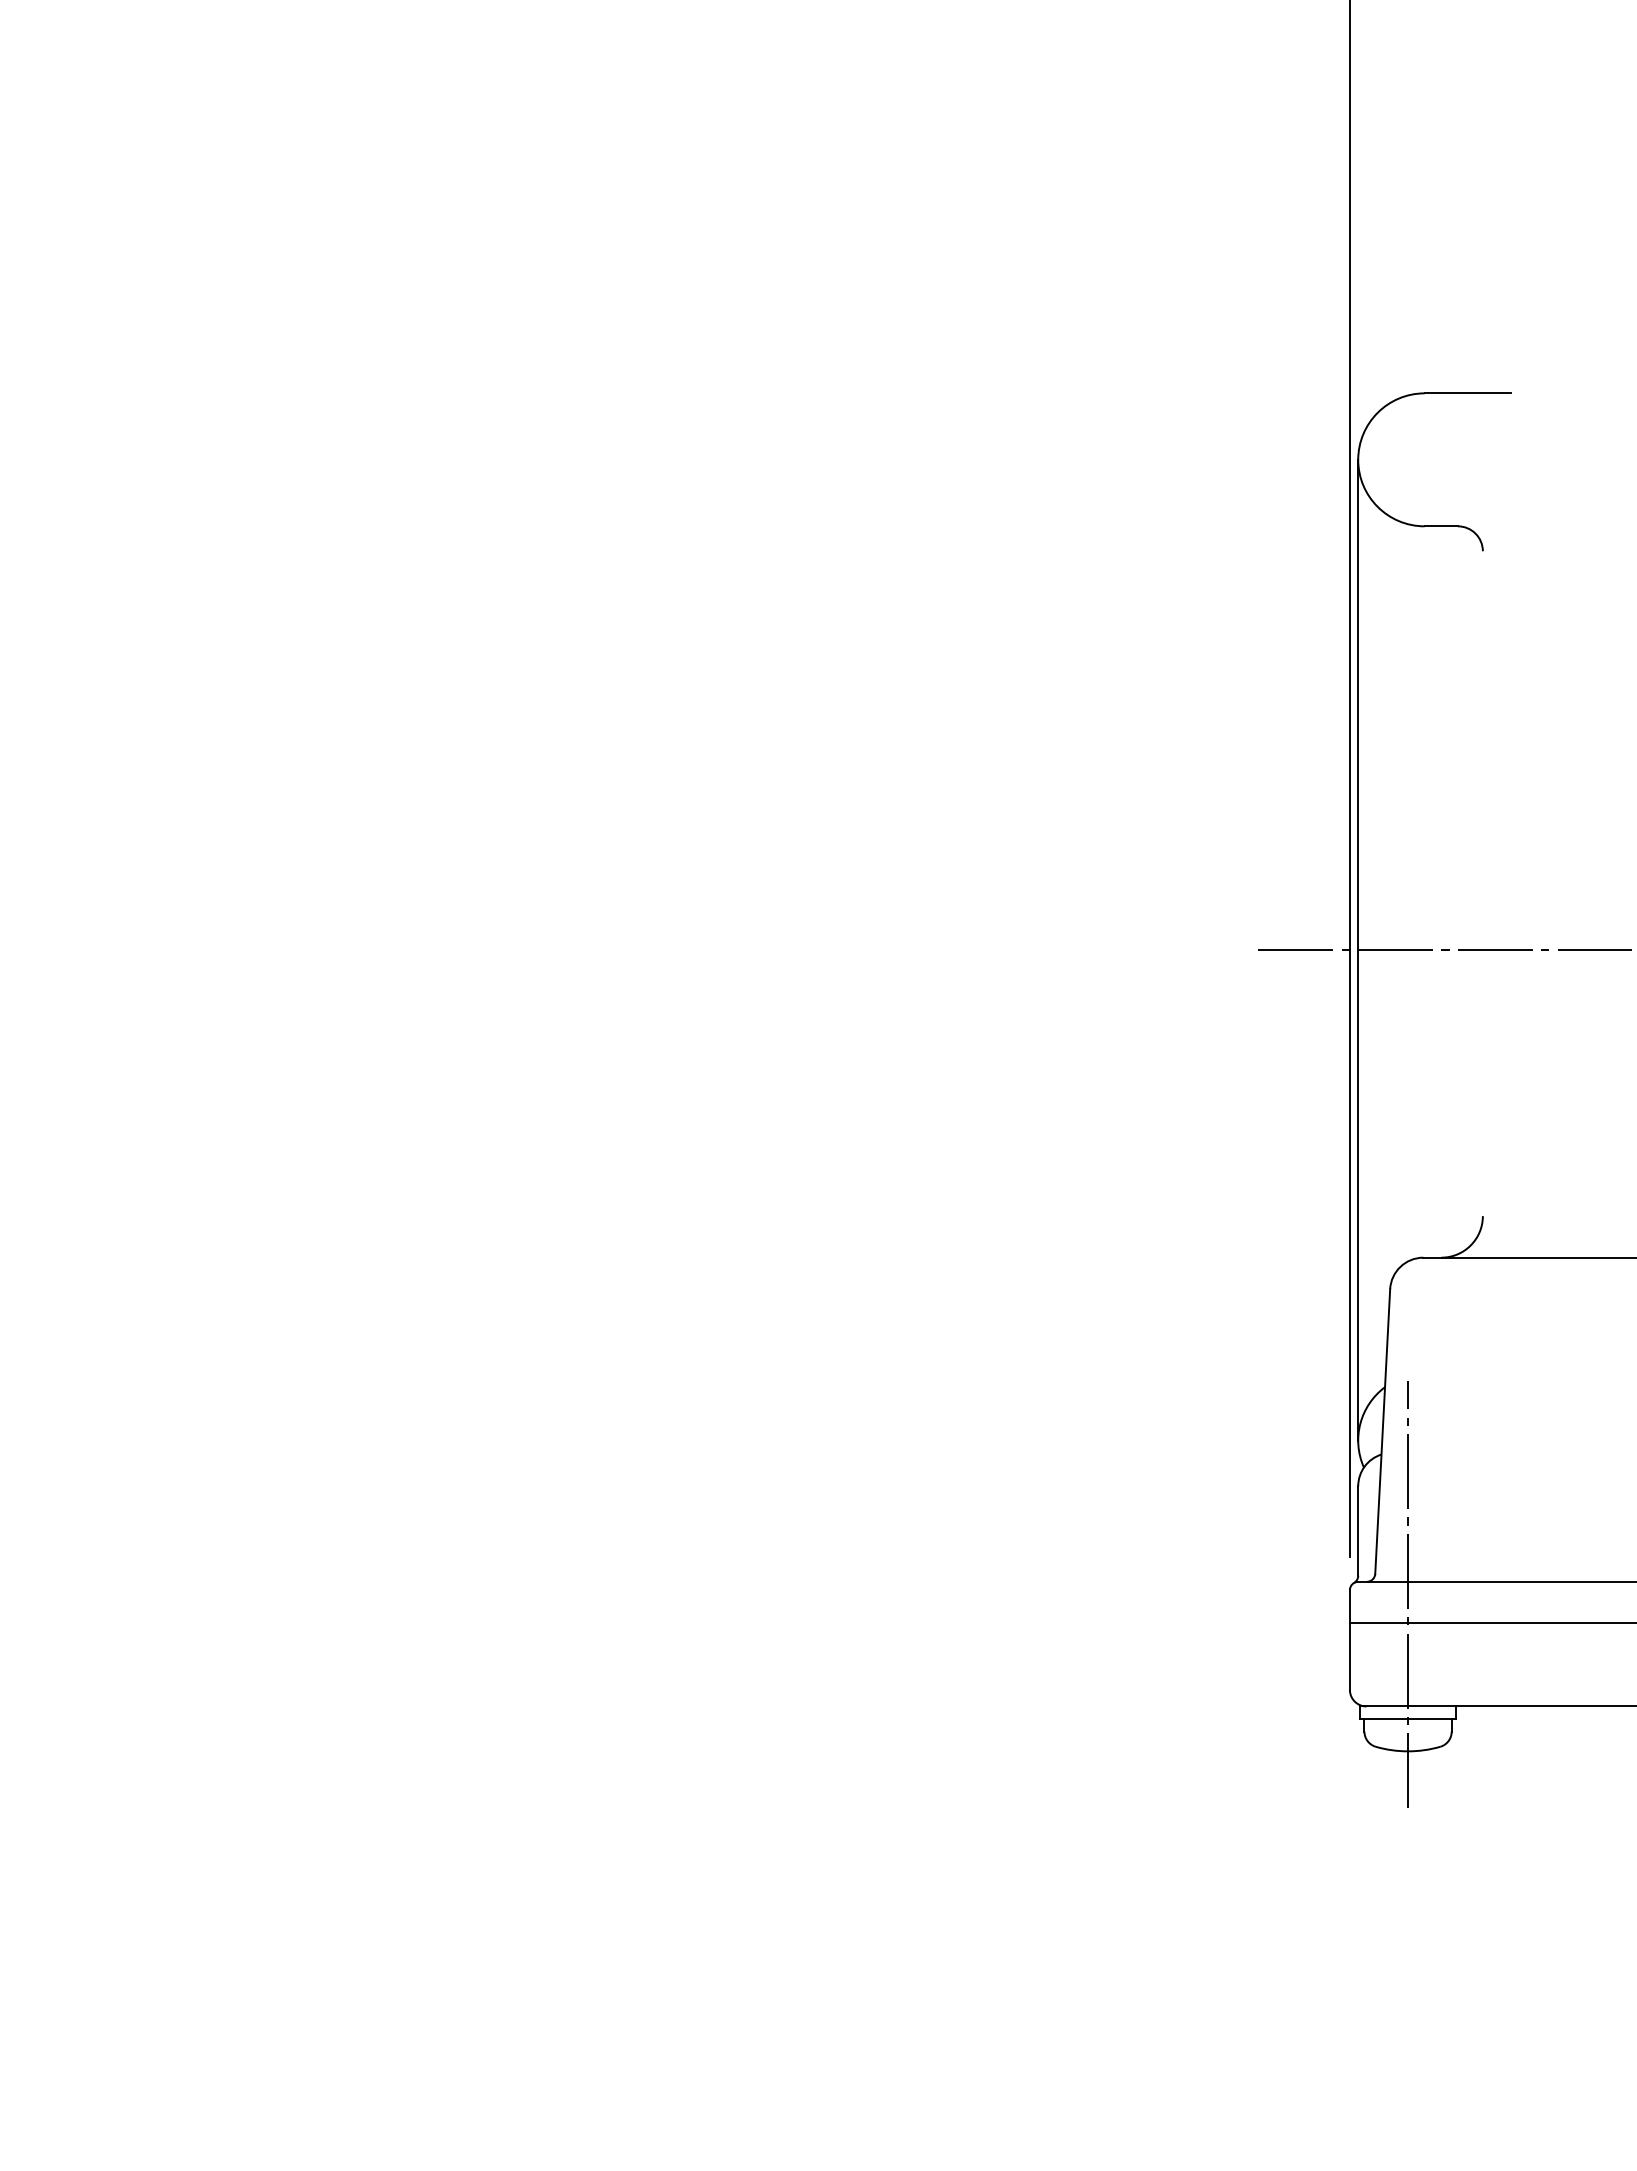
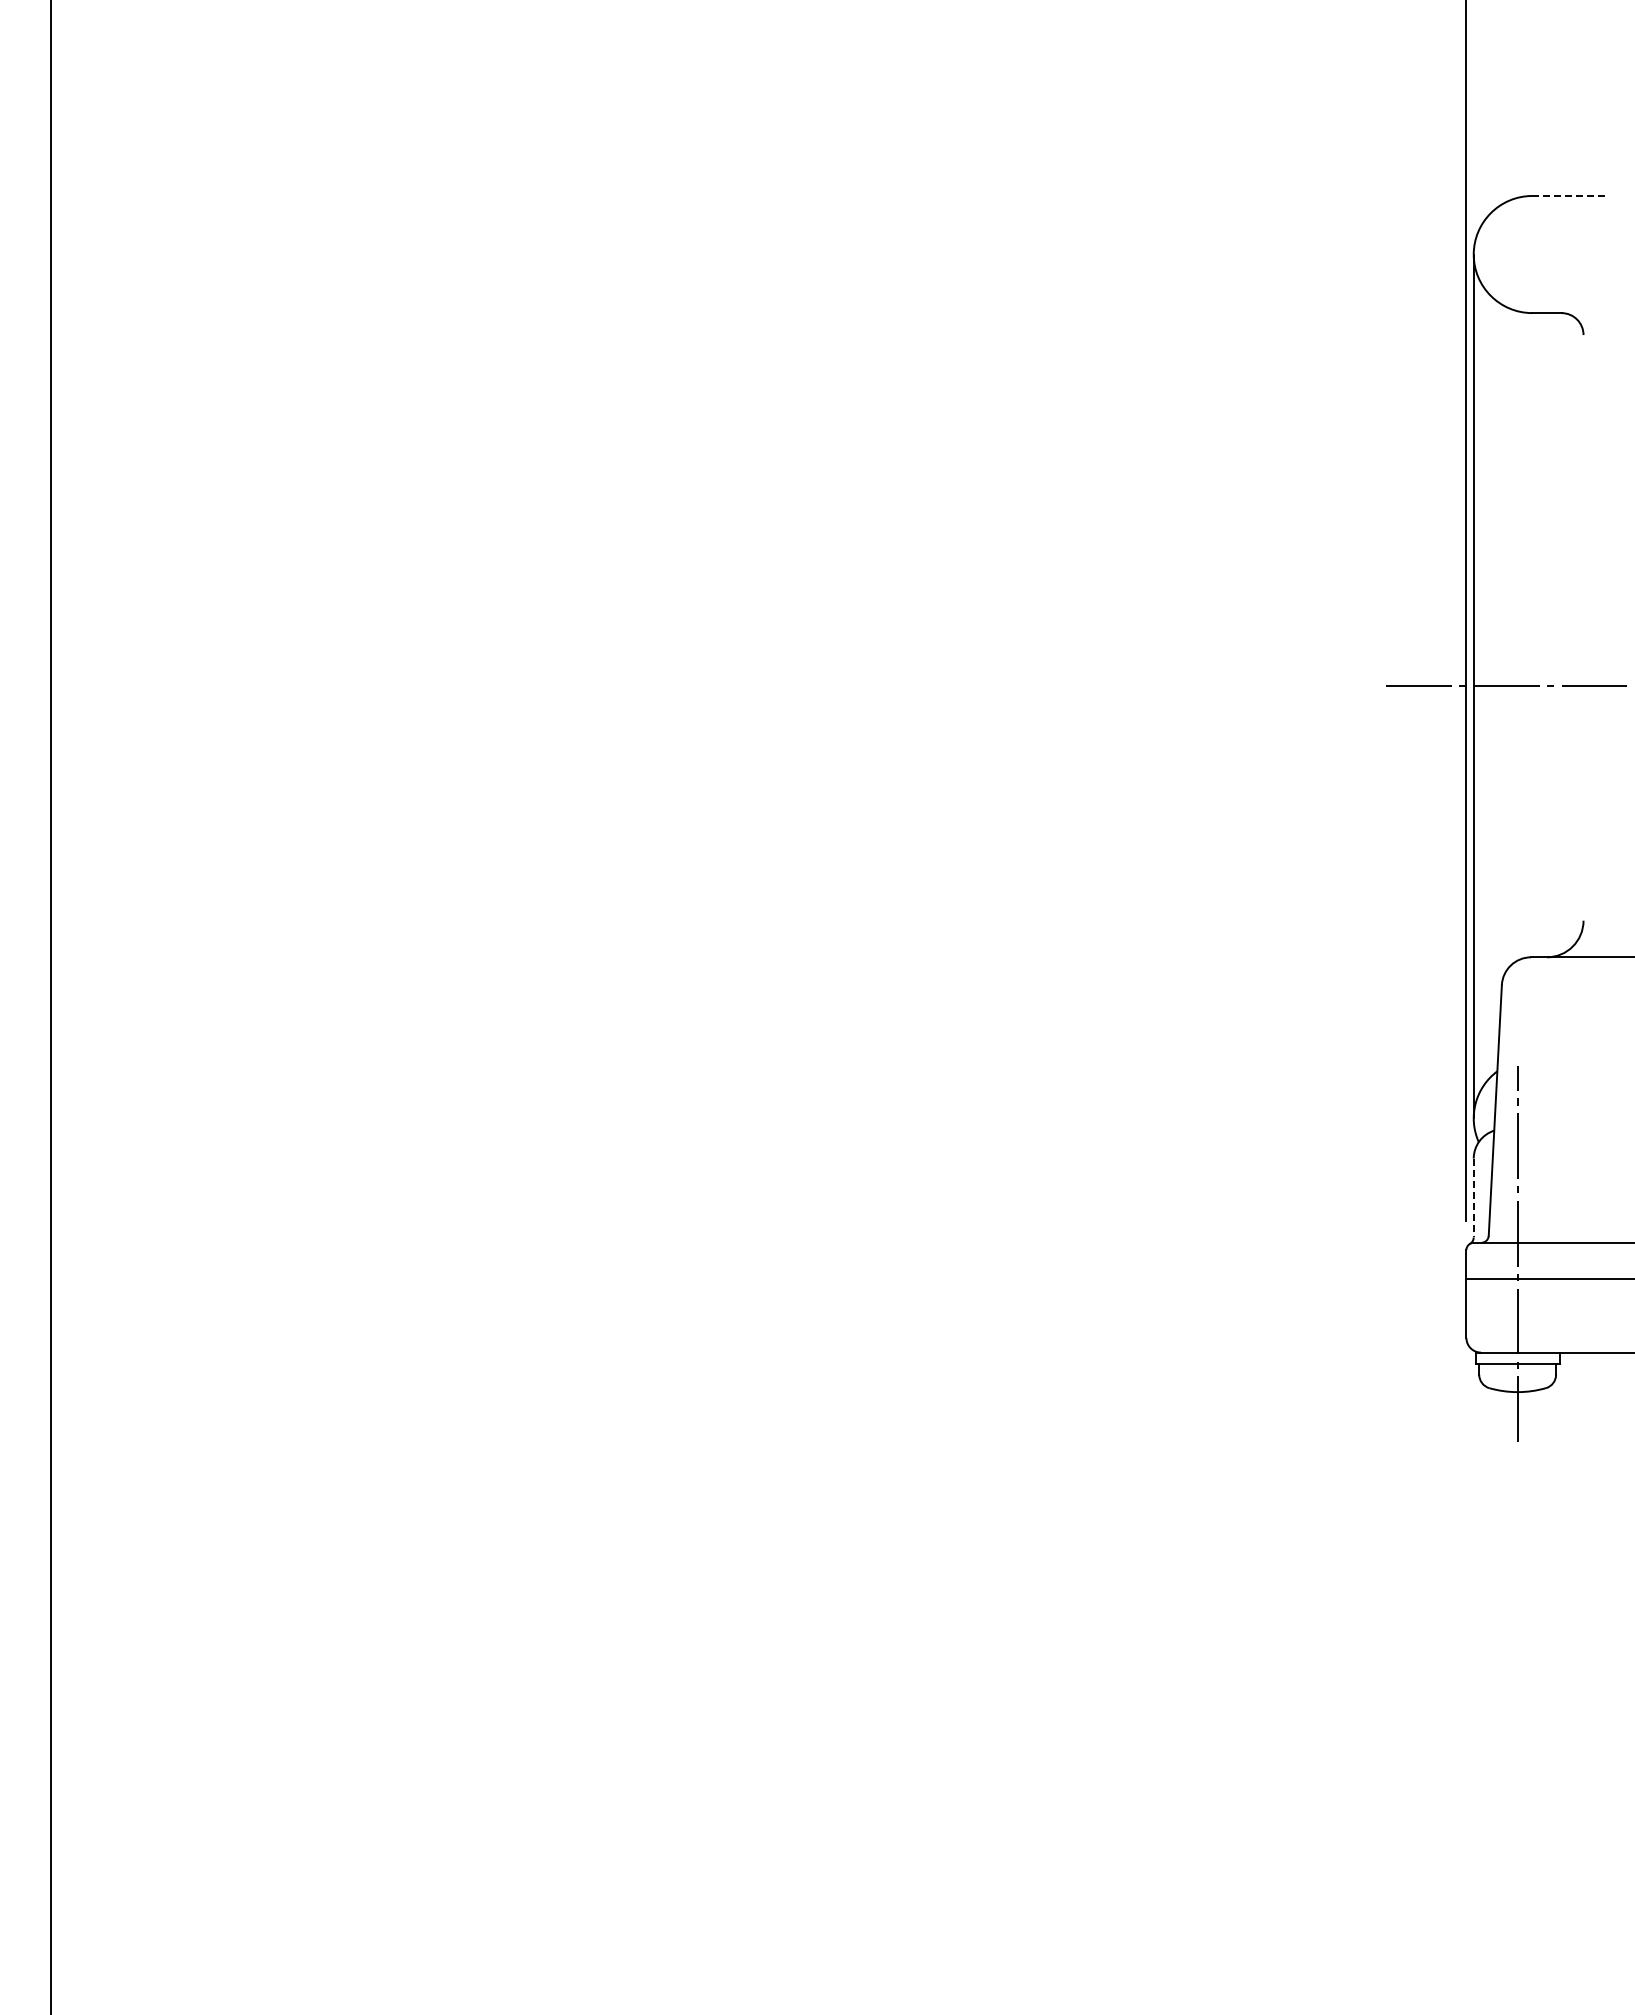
line: (1468, 392) -> (1570, 195), solid -> dashed
line: (1357, 1531) -> (1473, 1198), solid -> dashed

